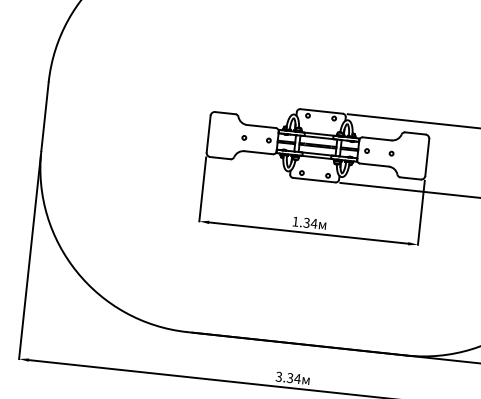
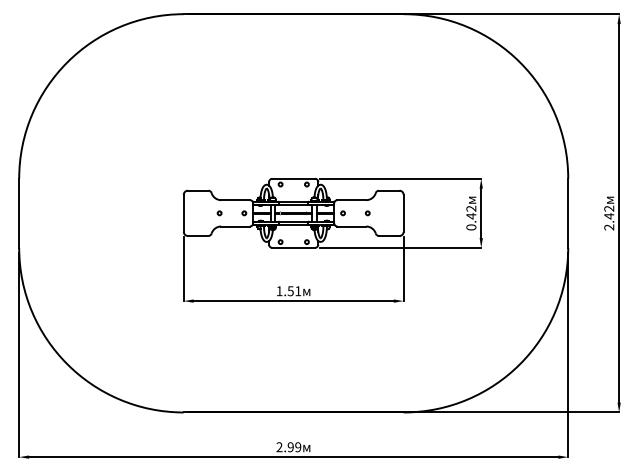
text: (310, 223) -> (294, 291), 1.34 -> 1.51
text: (287, 378) -> (288, 447), 3.34 -> 2.99

